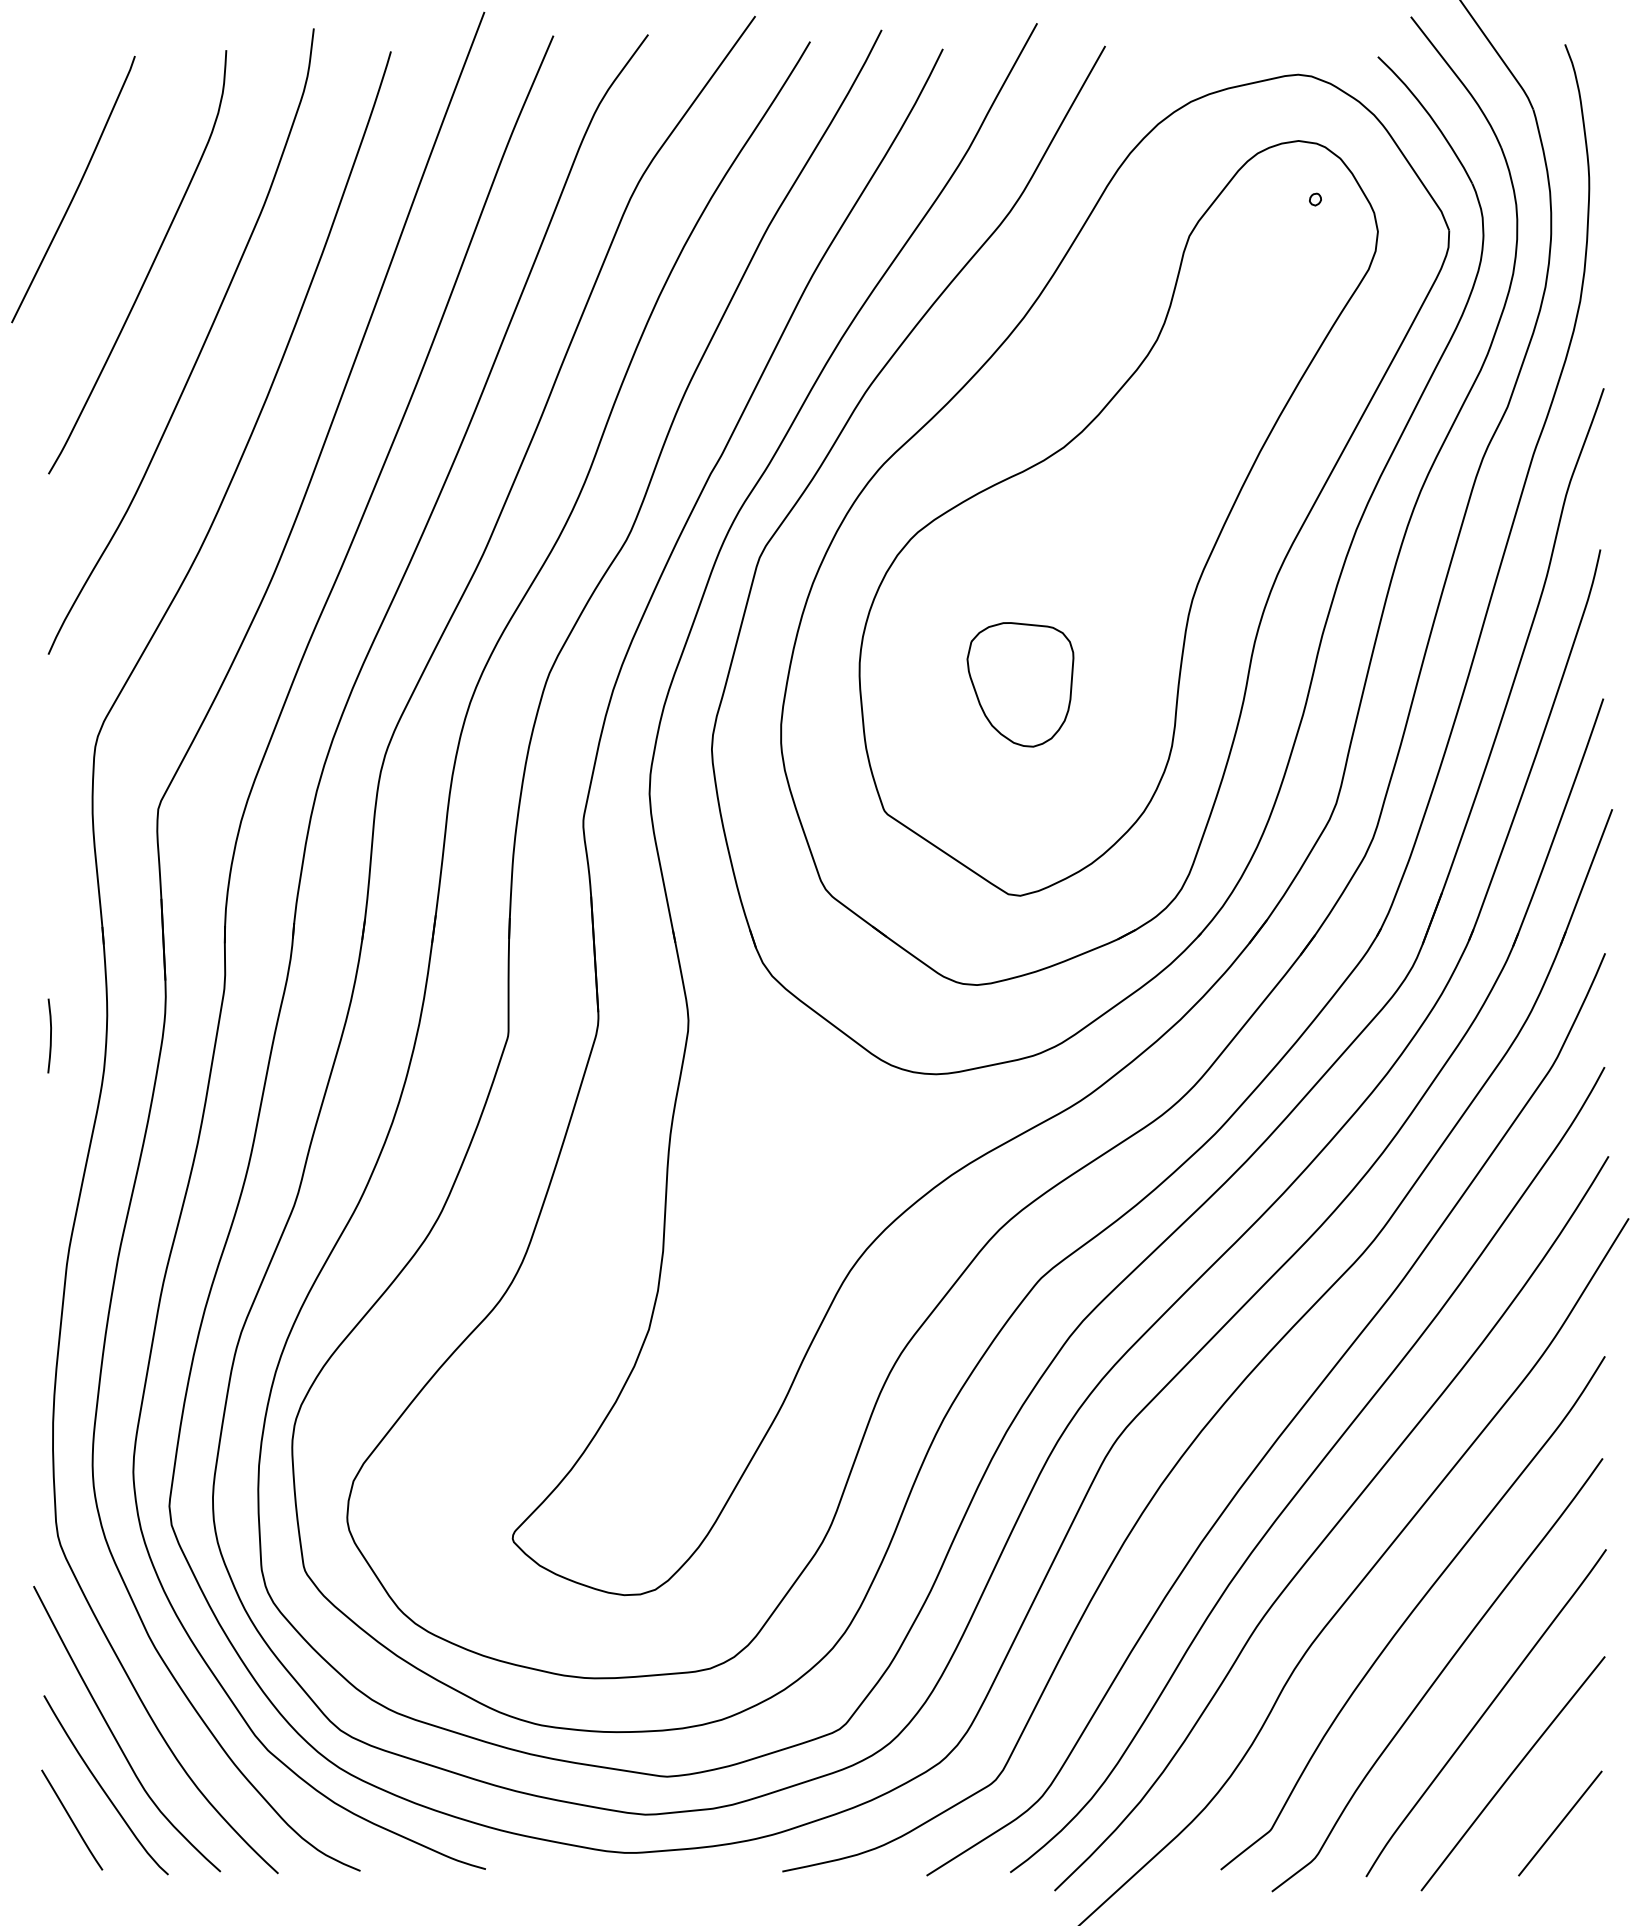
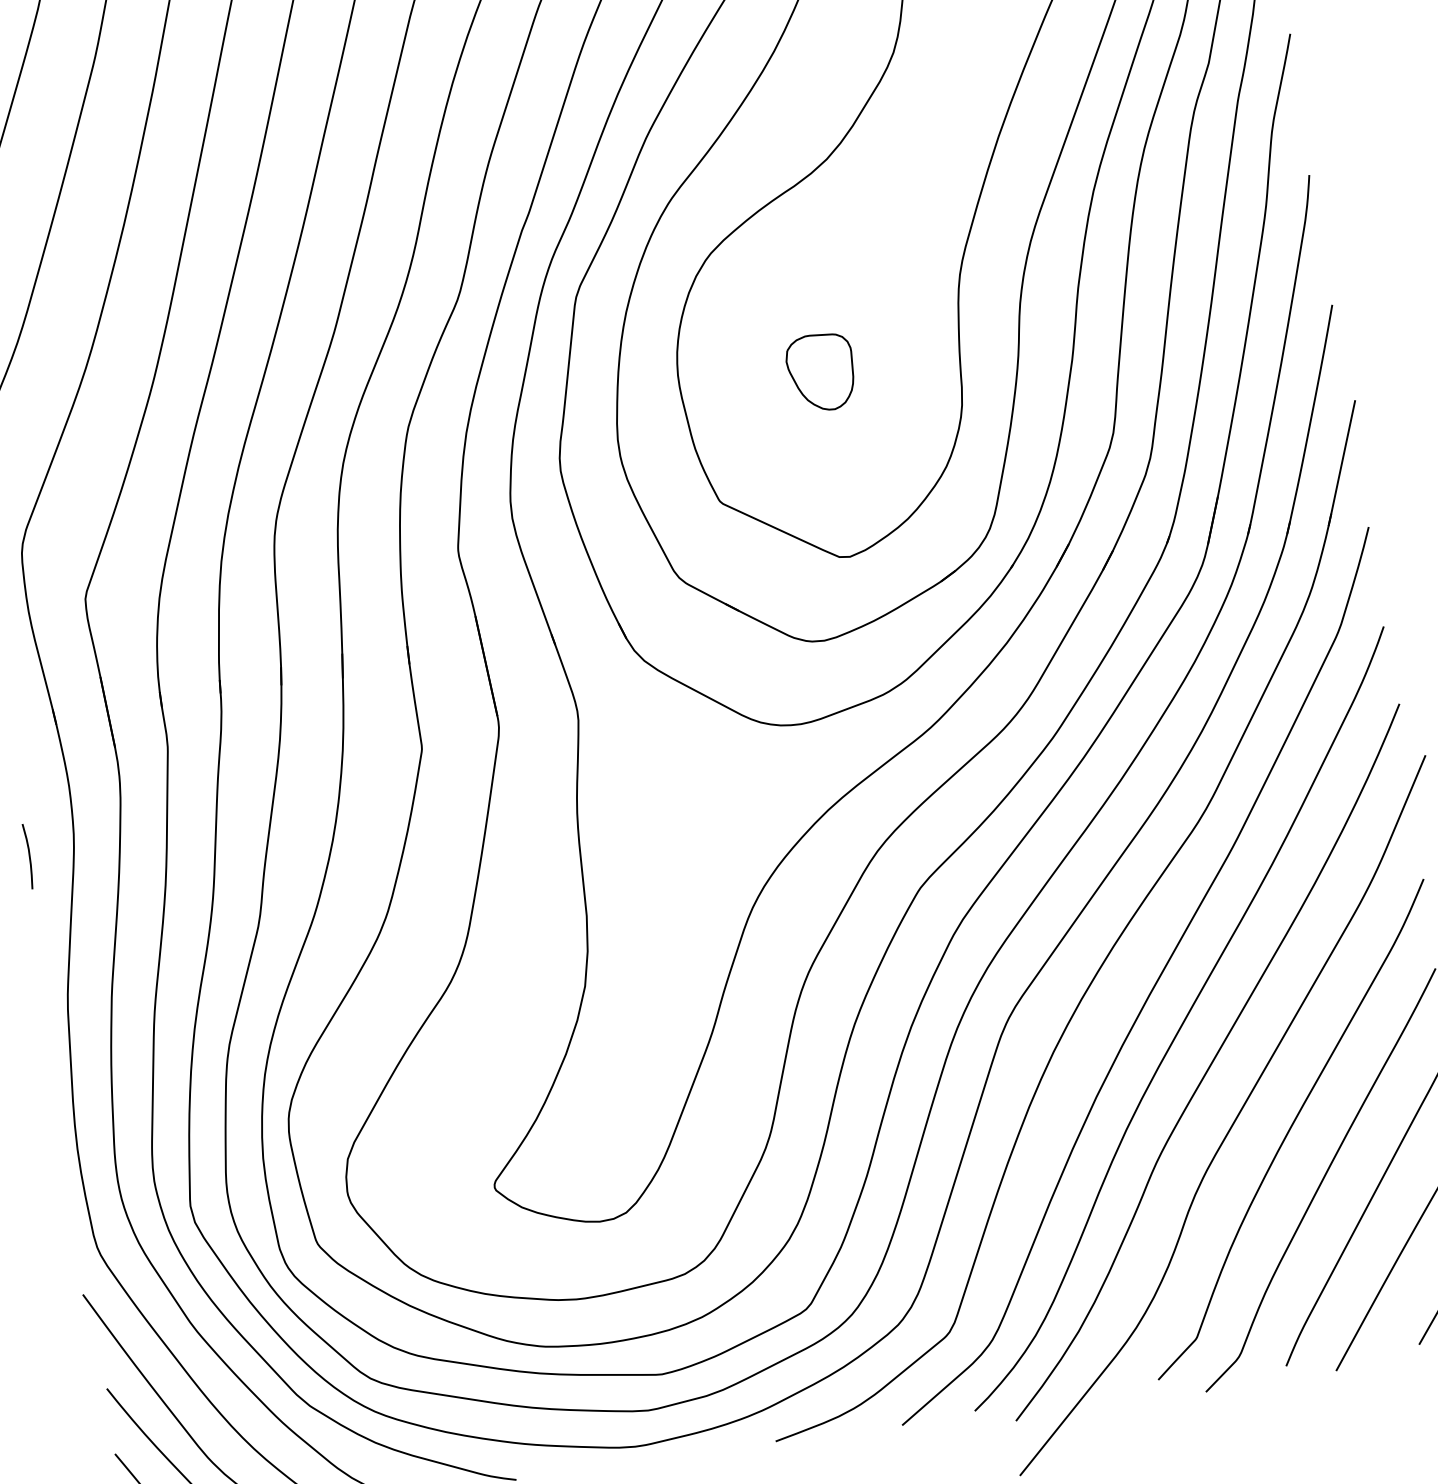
part: (1020, 684) -> (821, 372), size x0.7
curve: (50, 1035) -> (29, 855), moved

